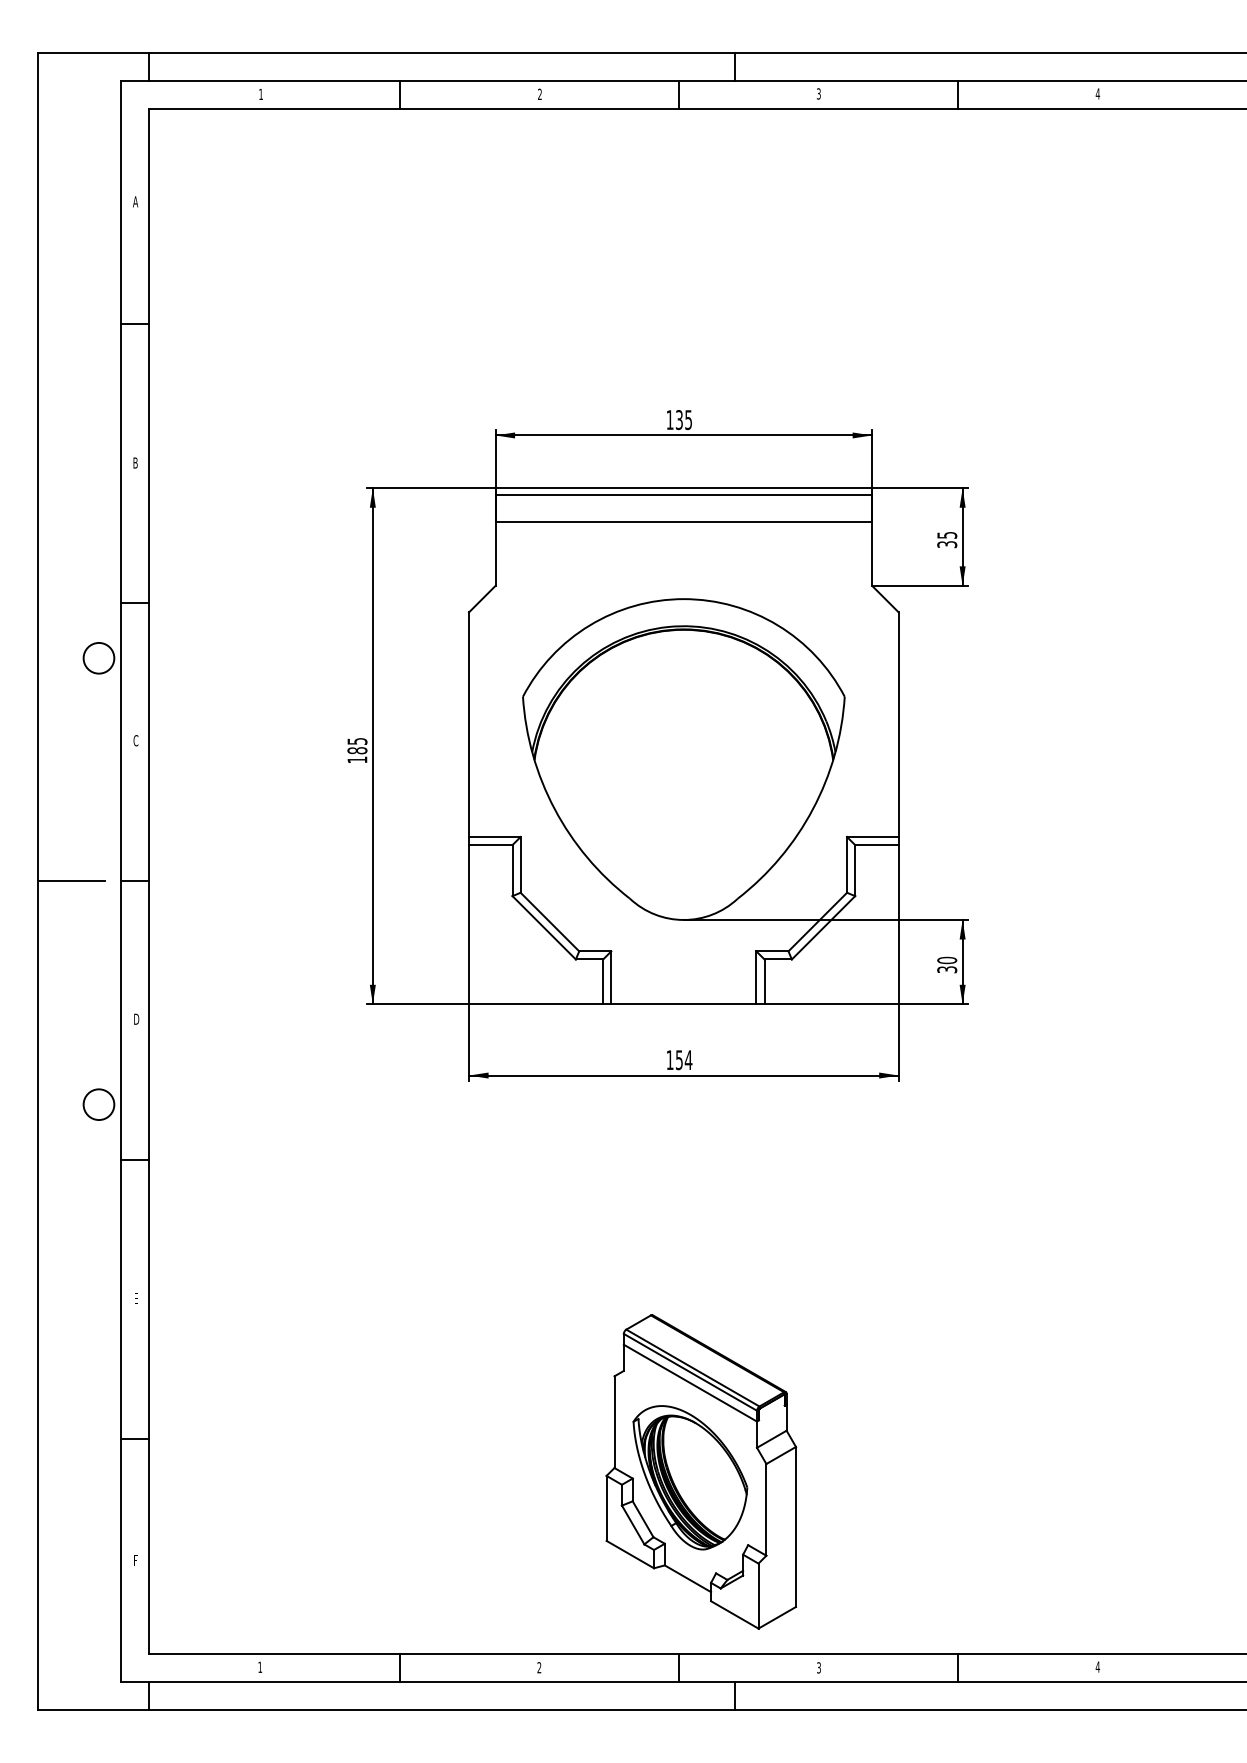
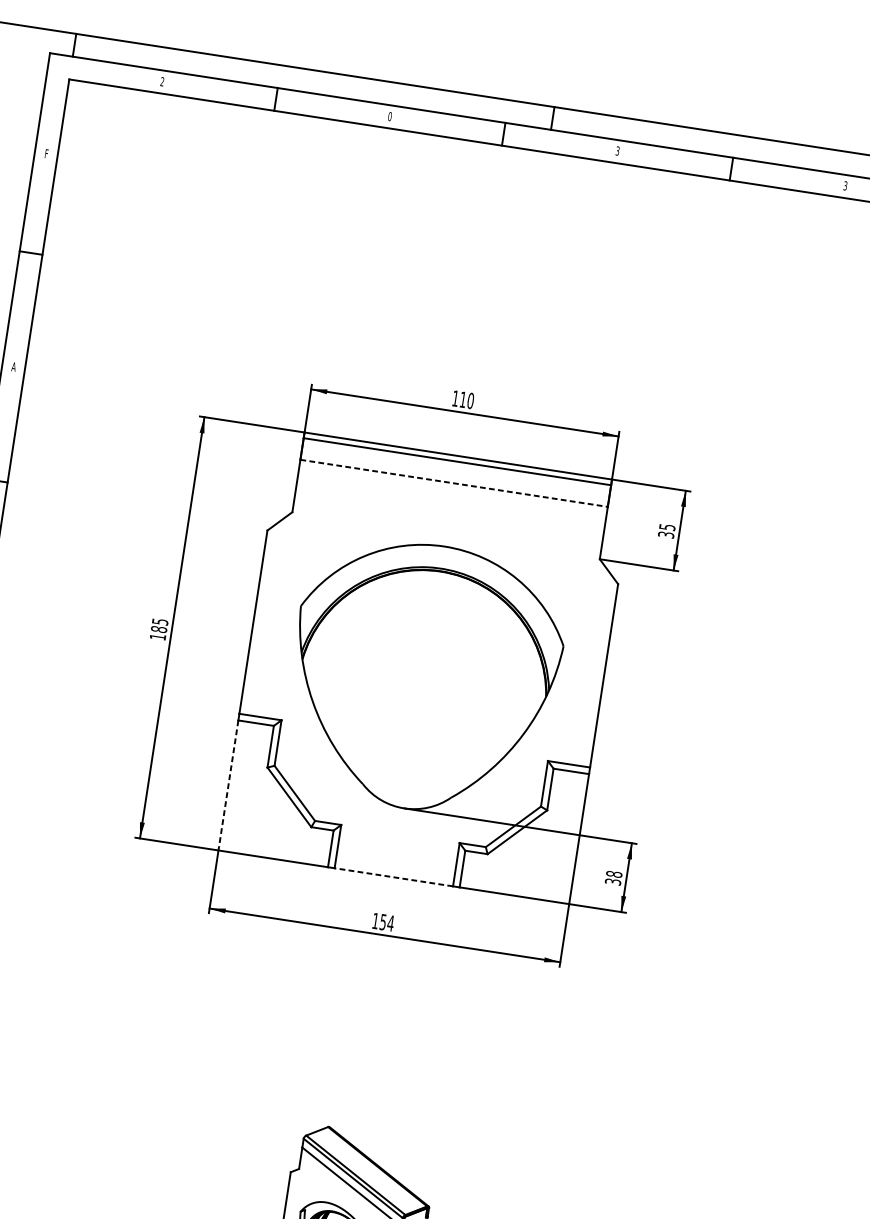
text: (260, 93) -> (162, 80), 1 -> 2
text: (539, 93) -> (389, 115), 2 -> 0
text: (1097, 93) -> (845, 185), 4 -> 3
text: (135, 201) -> (46, 153), A -> F
text: (684, 420) -> (467, 400), 135 -> 110
text: (135, 462) -> (13, 366), B -> A
line: (684, 521) -> (454, 483), solid -> dashed
line: (469, 924) -> (228, 785), solid -> dashed
text: (946, 960) -> (613, 874), 30 -> 38
line: (683, 1004) -> (393, 877), solid -> dashed

